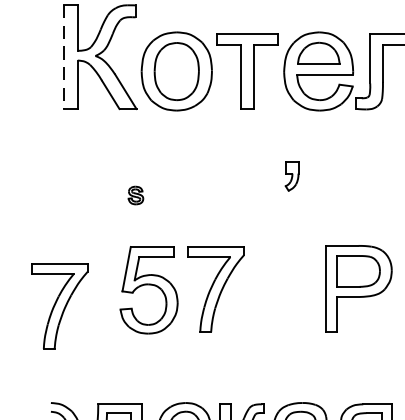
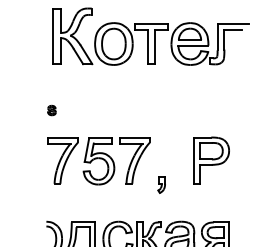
line: (64, 57) -> (53, 36), dashed -> solid
part: (291, 174) -> (161, 184), moved
part: (135, 195) -> (51, 110), moved
part: (58, 305) -> (62, 160), moved

